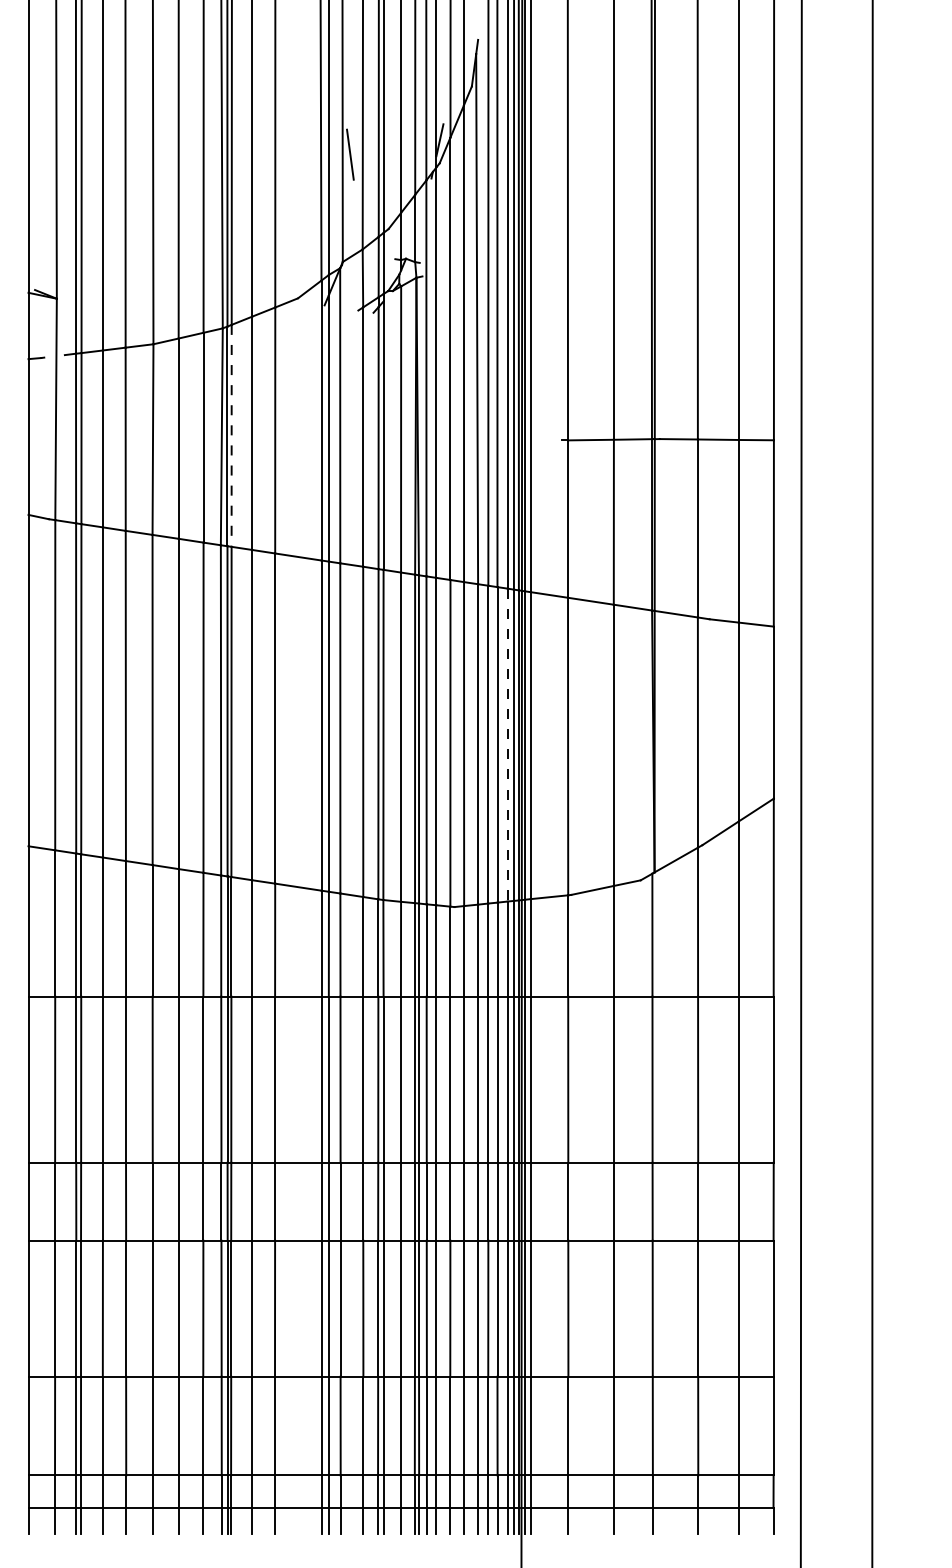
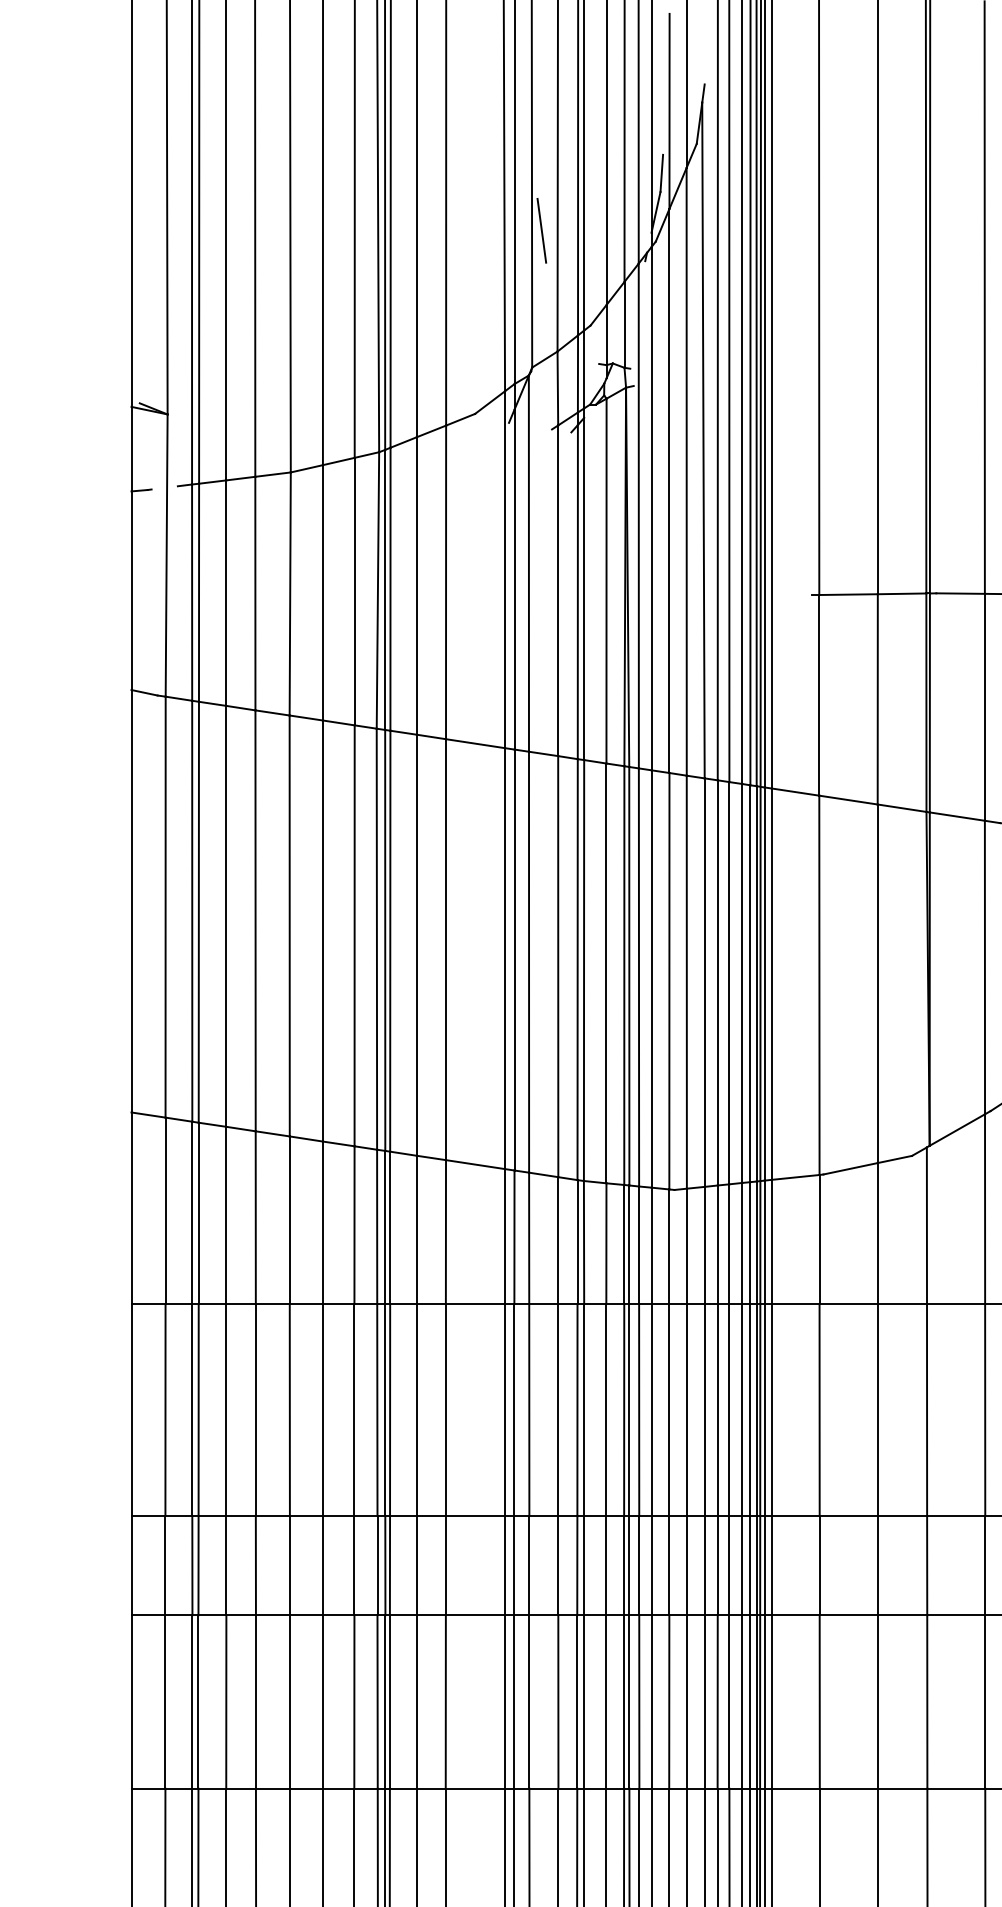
line: (444, 109) -> (661, 173), added
line: (231, 435) -> (390, 588), dashed -> solid
line: (507, 745) -> (742, 983), dashed -> solid

